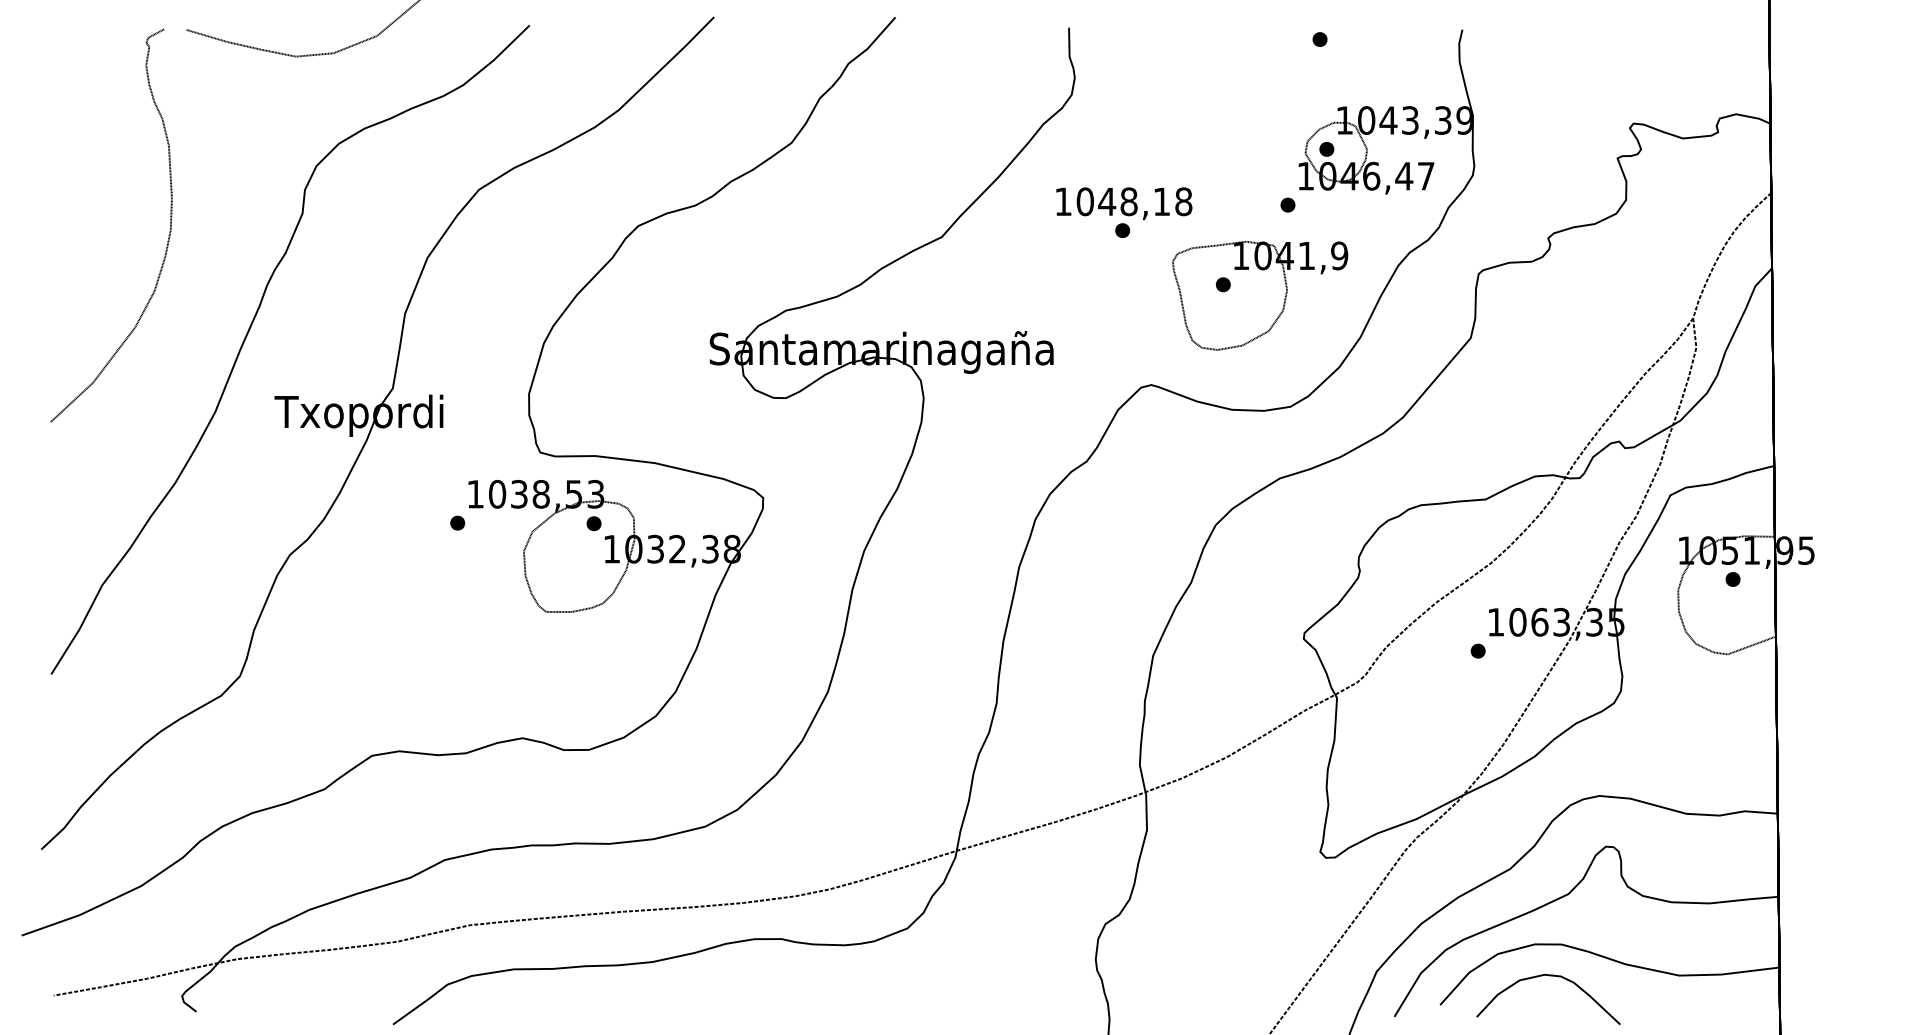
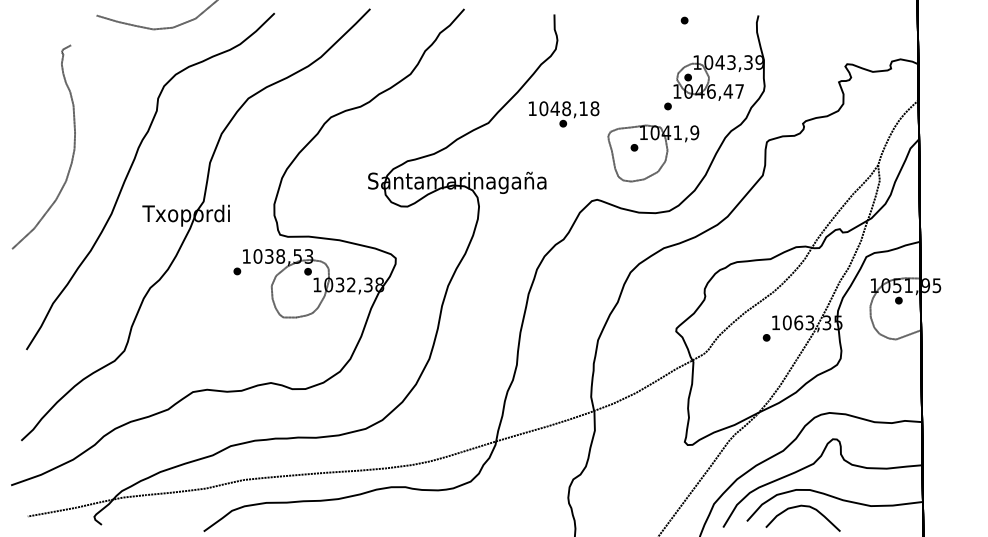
text: (1125, 212) -> (564, 114), moved
part: (166, 237) -> (72, 153), moved

